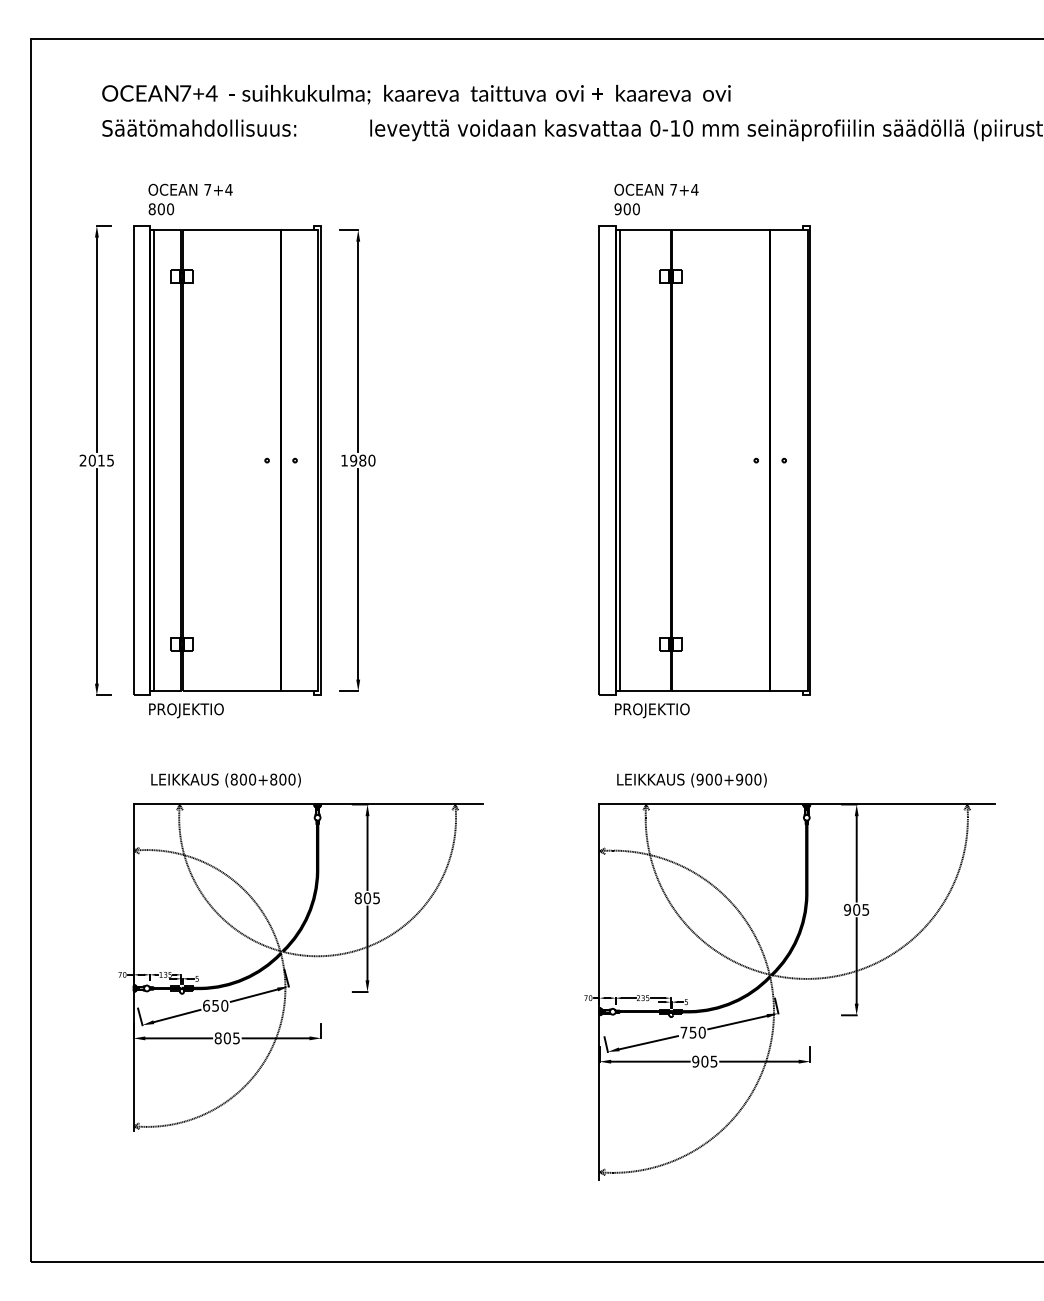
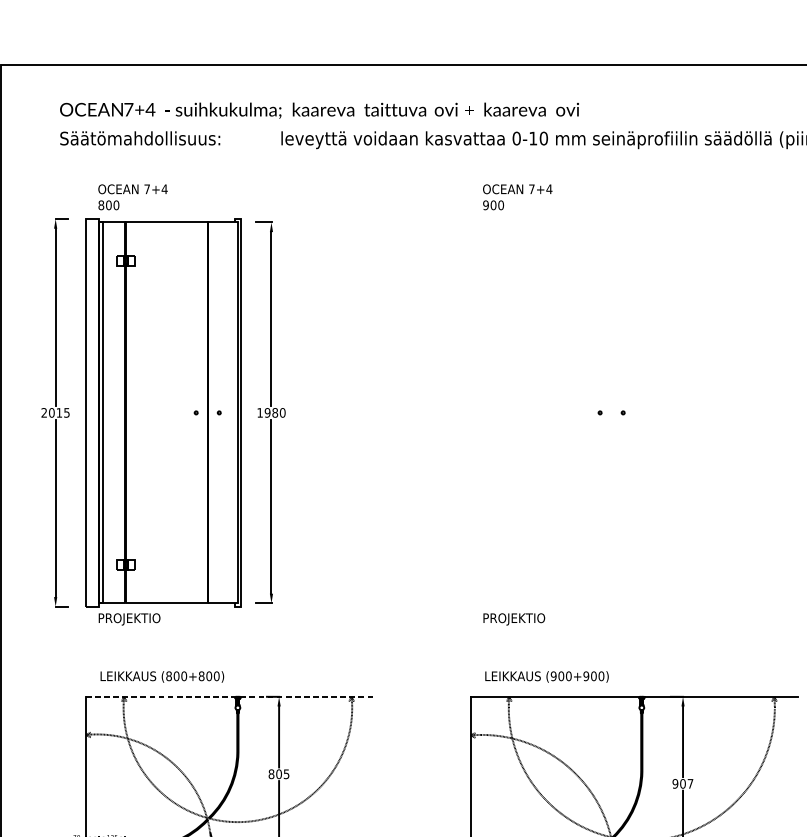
part: (704, 460) -> (557, 412), removed
line: (308, 804) -> (230, 696), solid -> dashed
text: (865, 909) -> (690, 783), 905 -> 907

